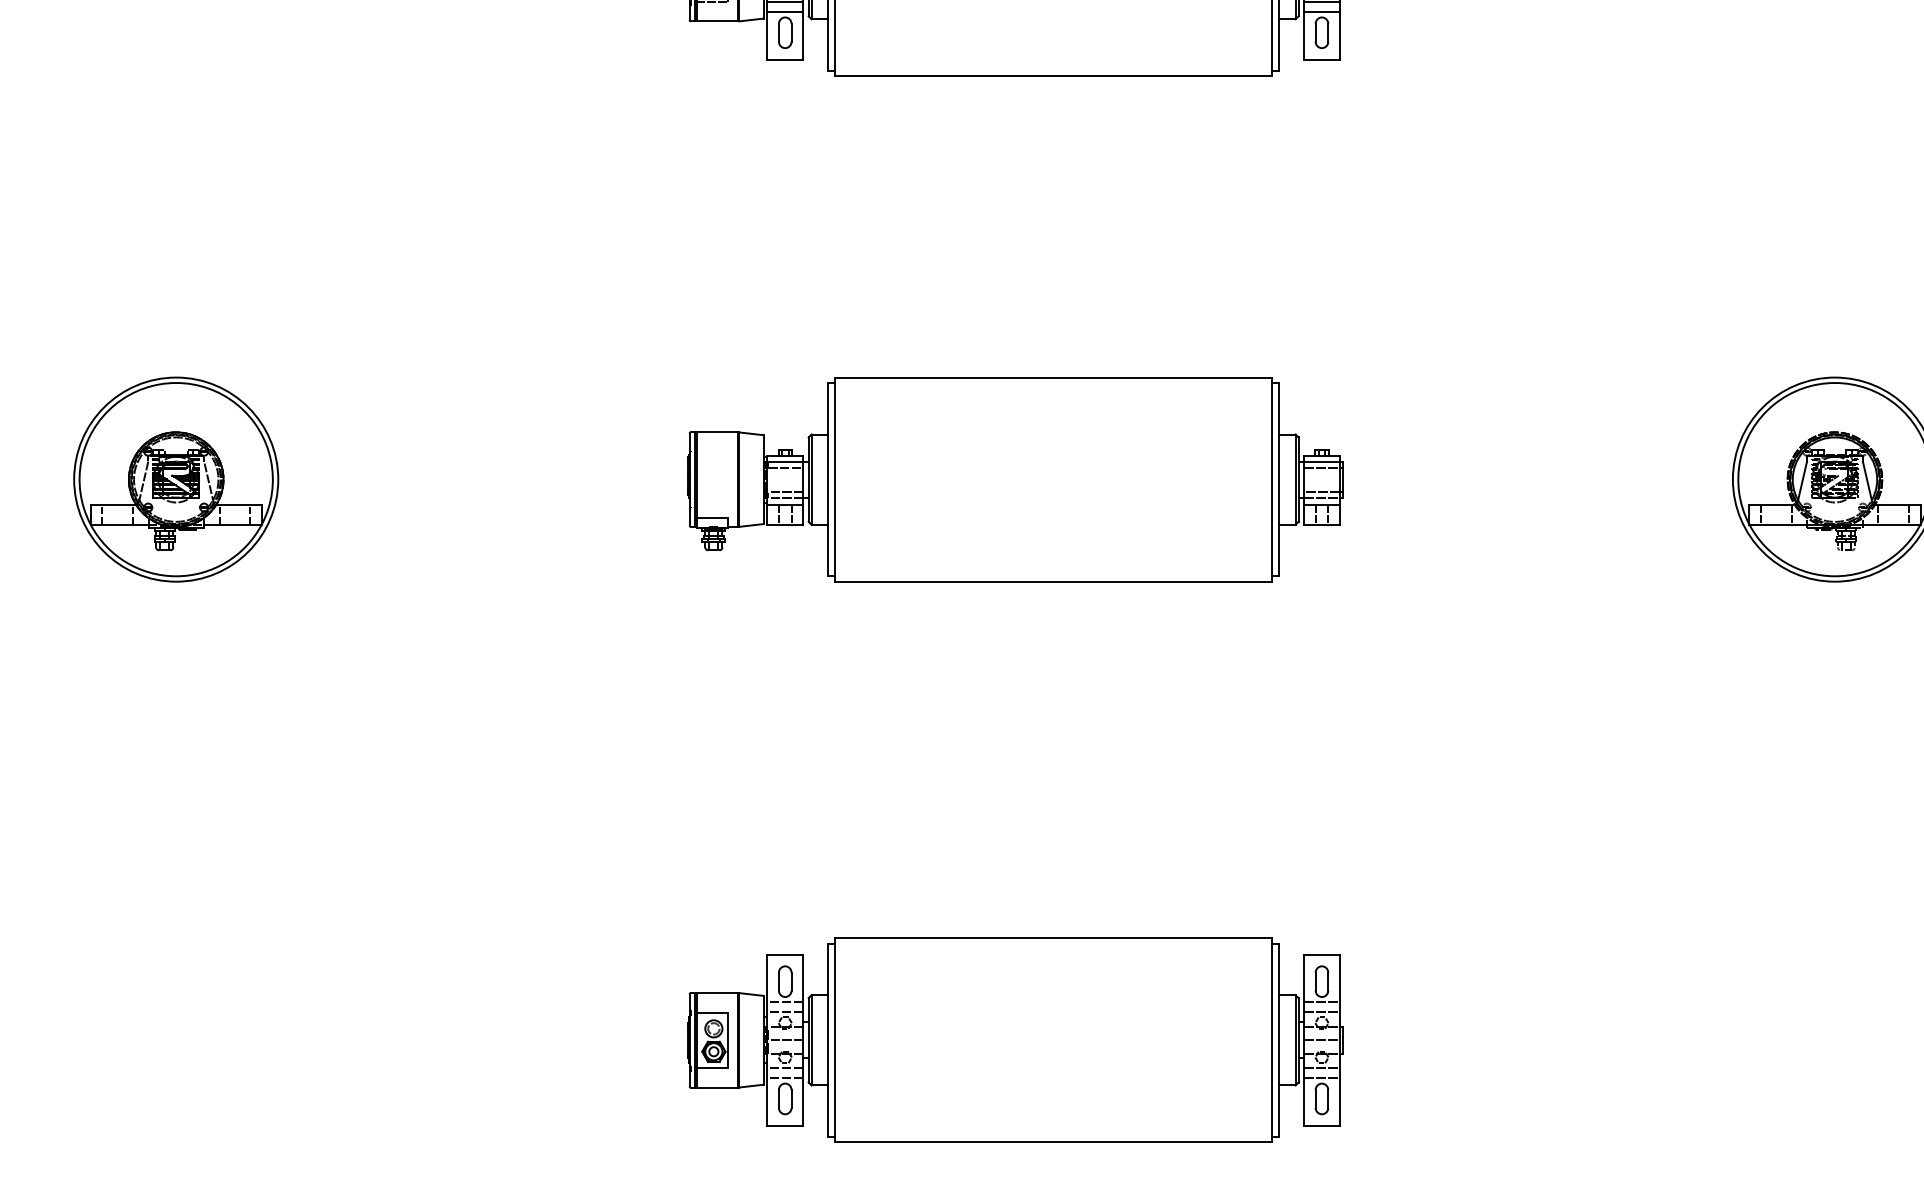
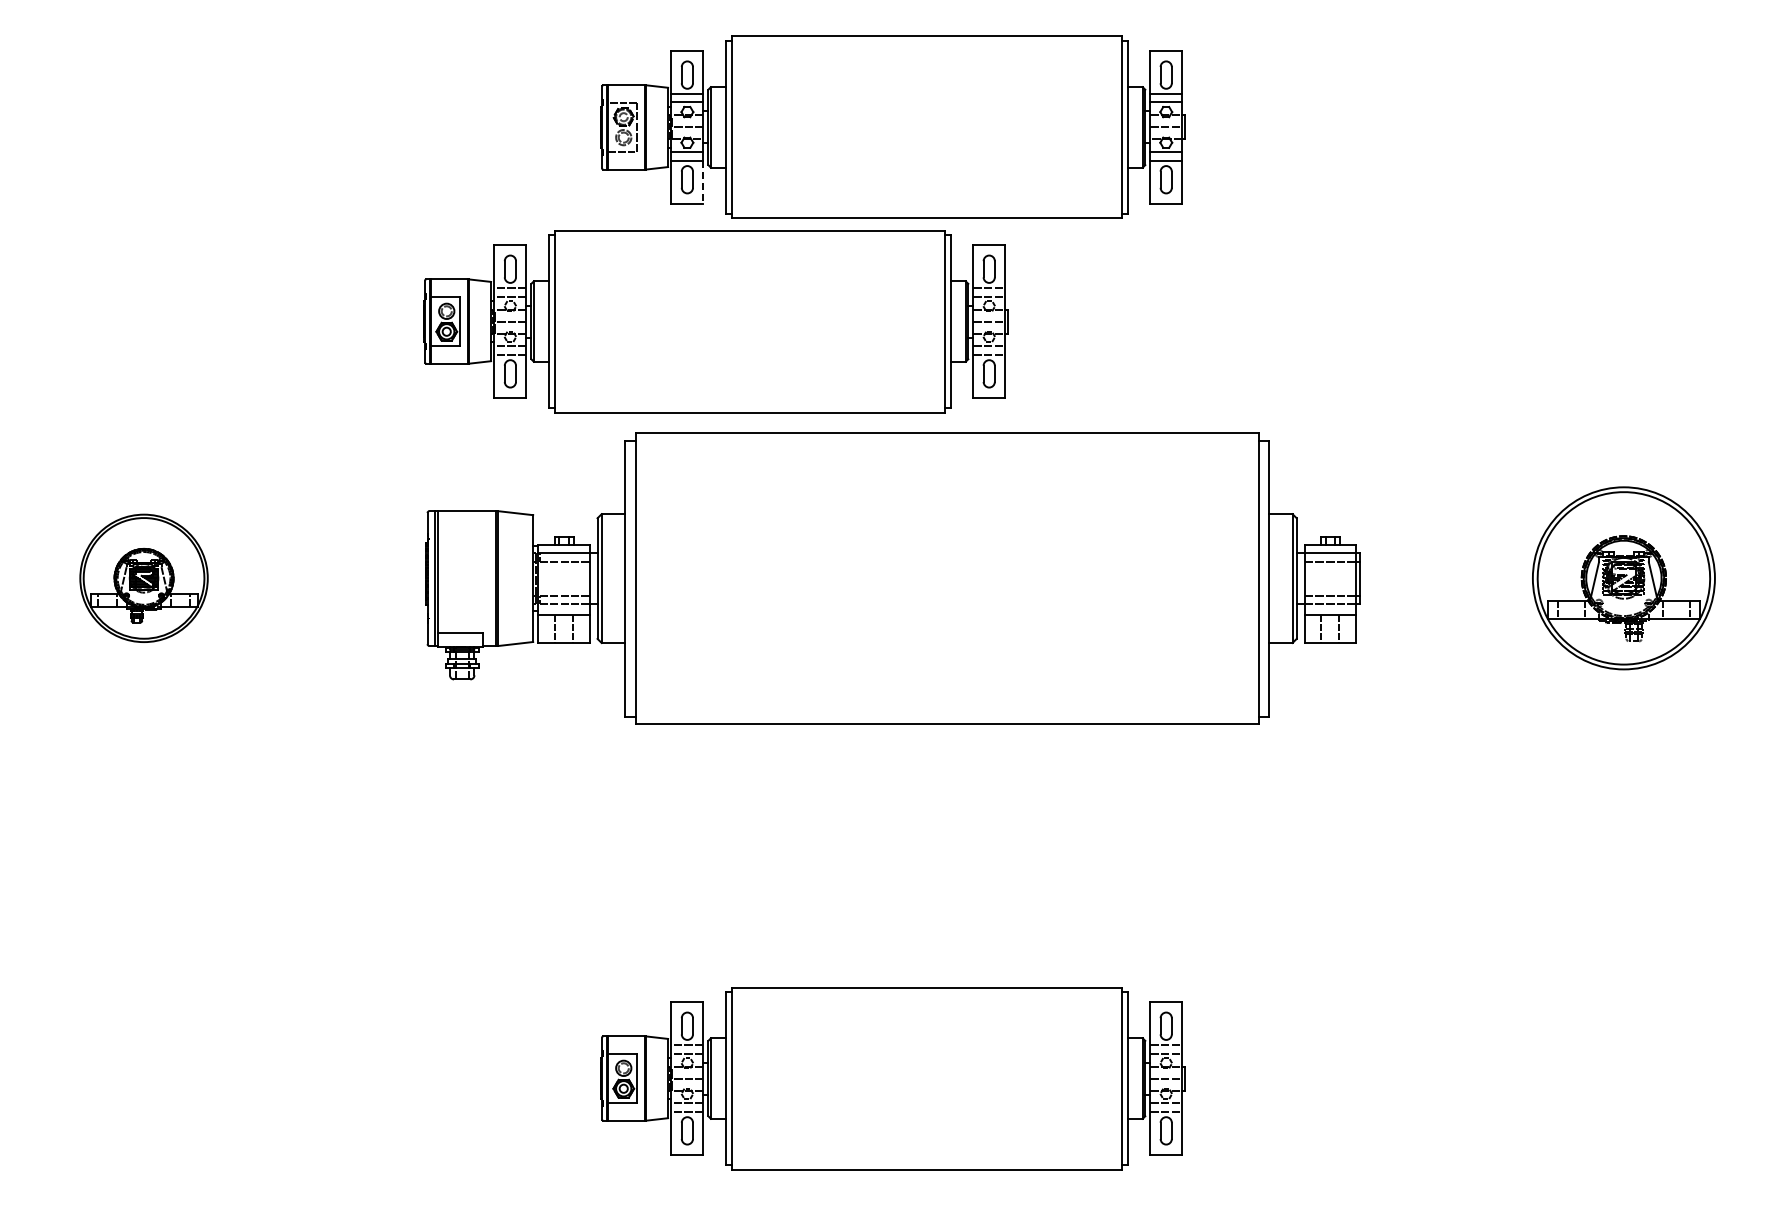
line: (803, 37) -> (703, 183), solid -> dashed
part: (816, 191) -> (715, 321), added
part: (1015, 478) -> (892, 577), size x1.6
part: (175, 479) -> (143, 578), size x0.7

